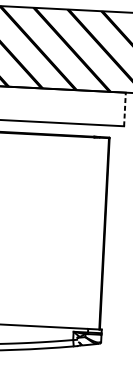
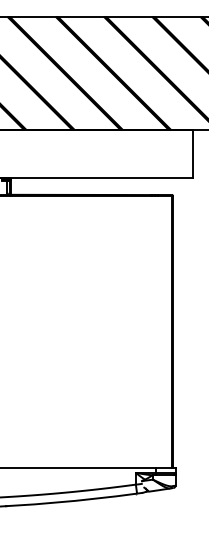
line: (124, 109) -> (192, 154), dashed -> solid

